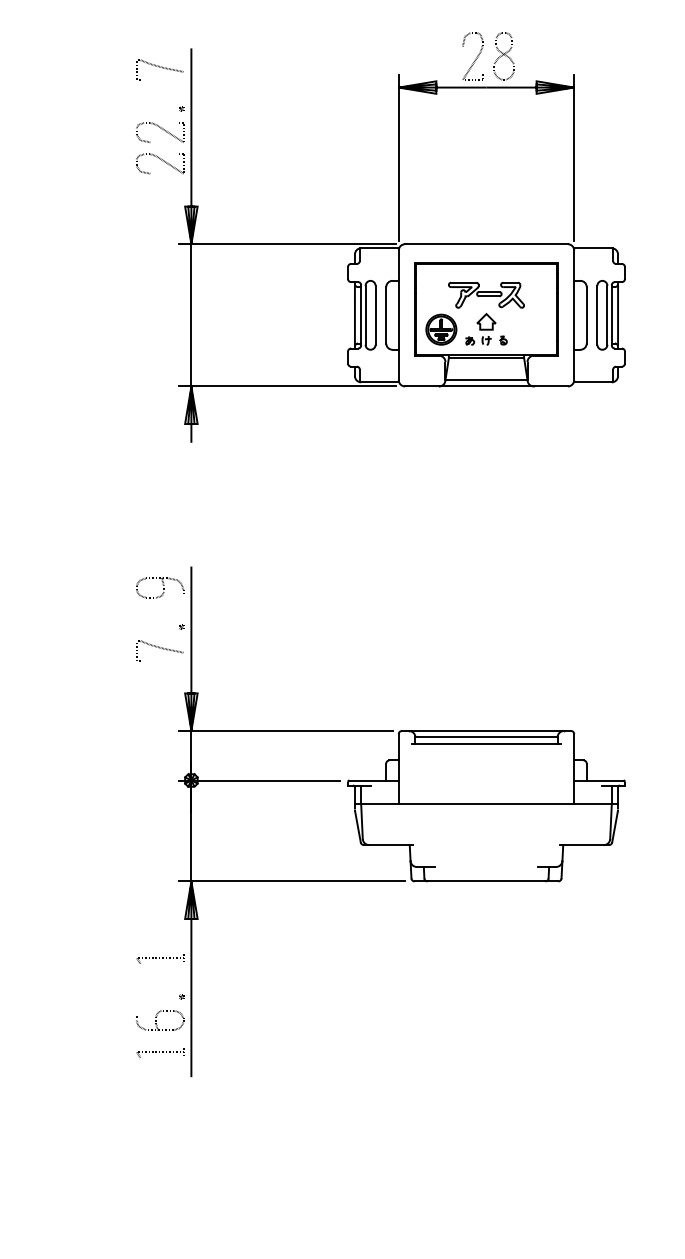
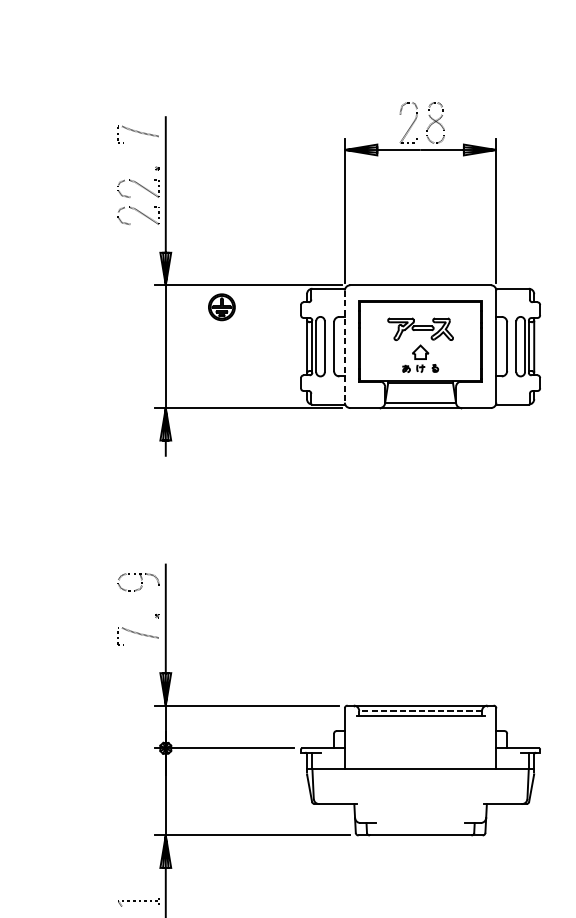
line: (398, 315) -> (344, 346), solid -> dashed
part: (441, 329) -> (222, 307), moved
line: (486, 737) -> (420, 711), solid -> dashed

